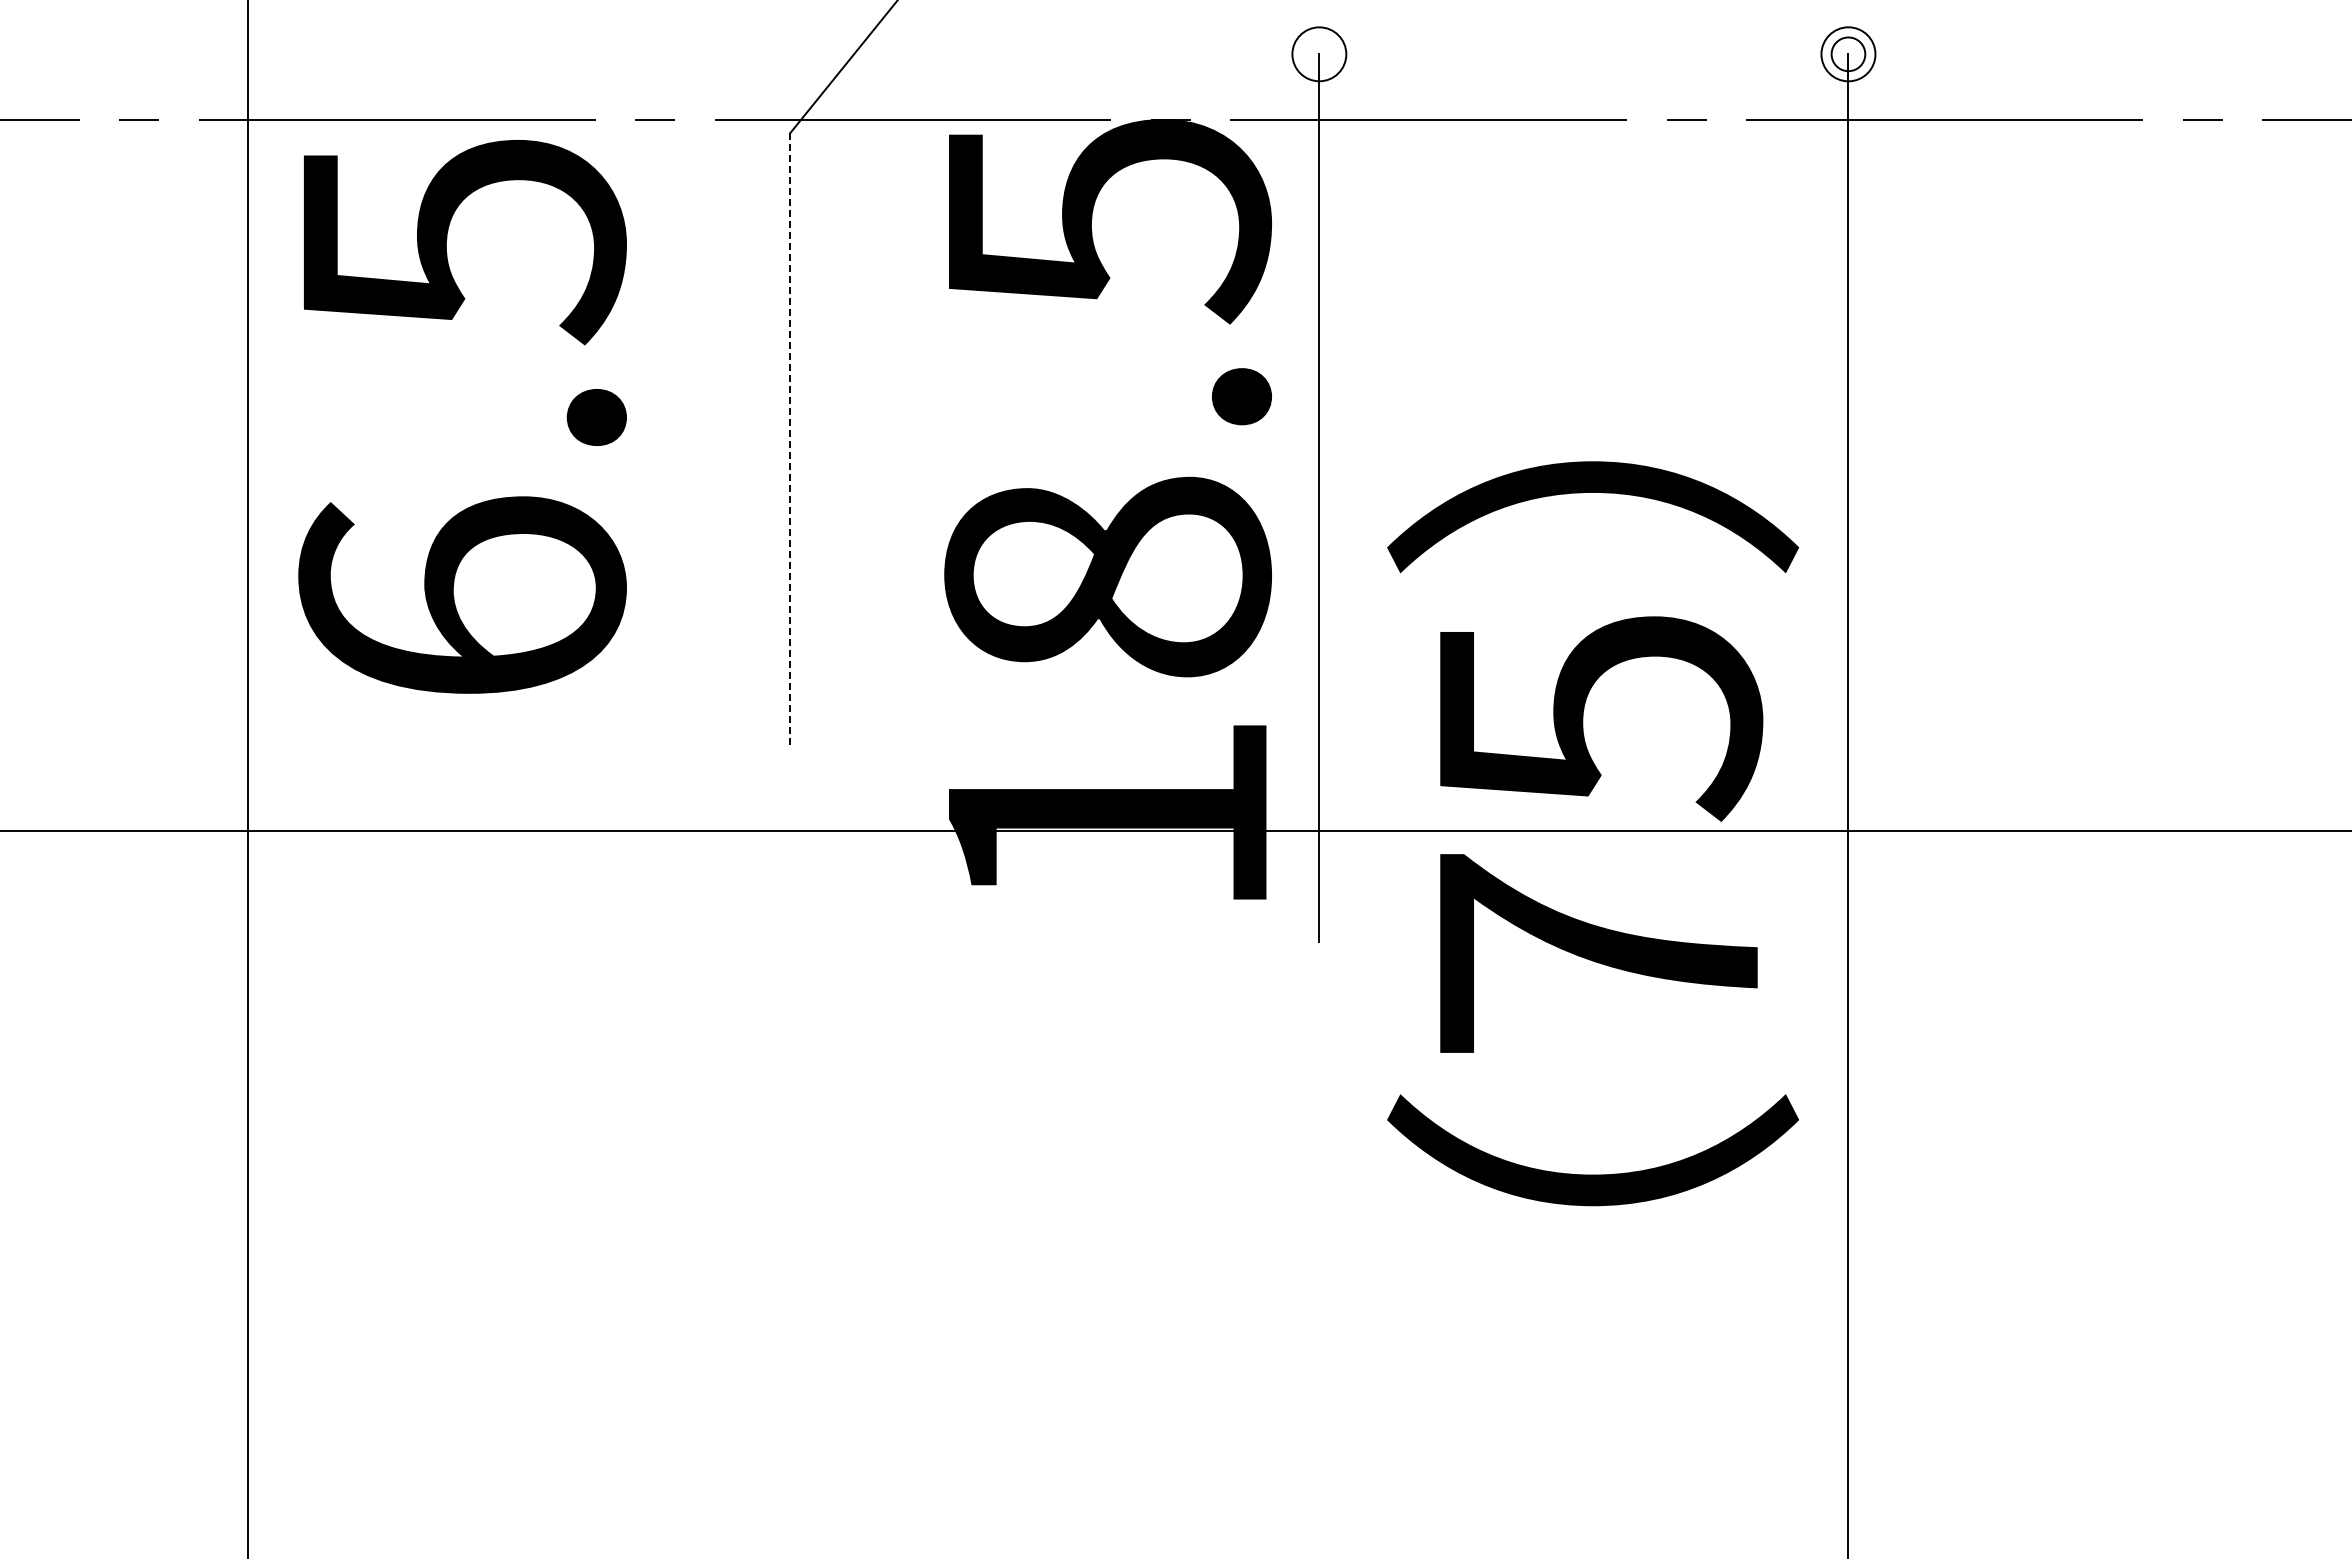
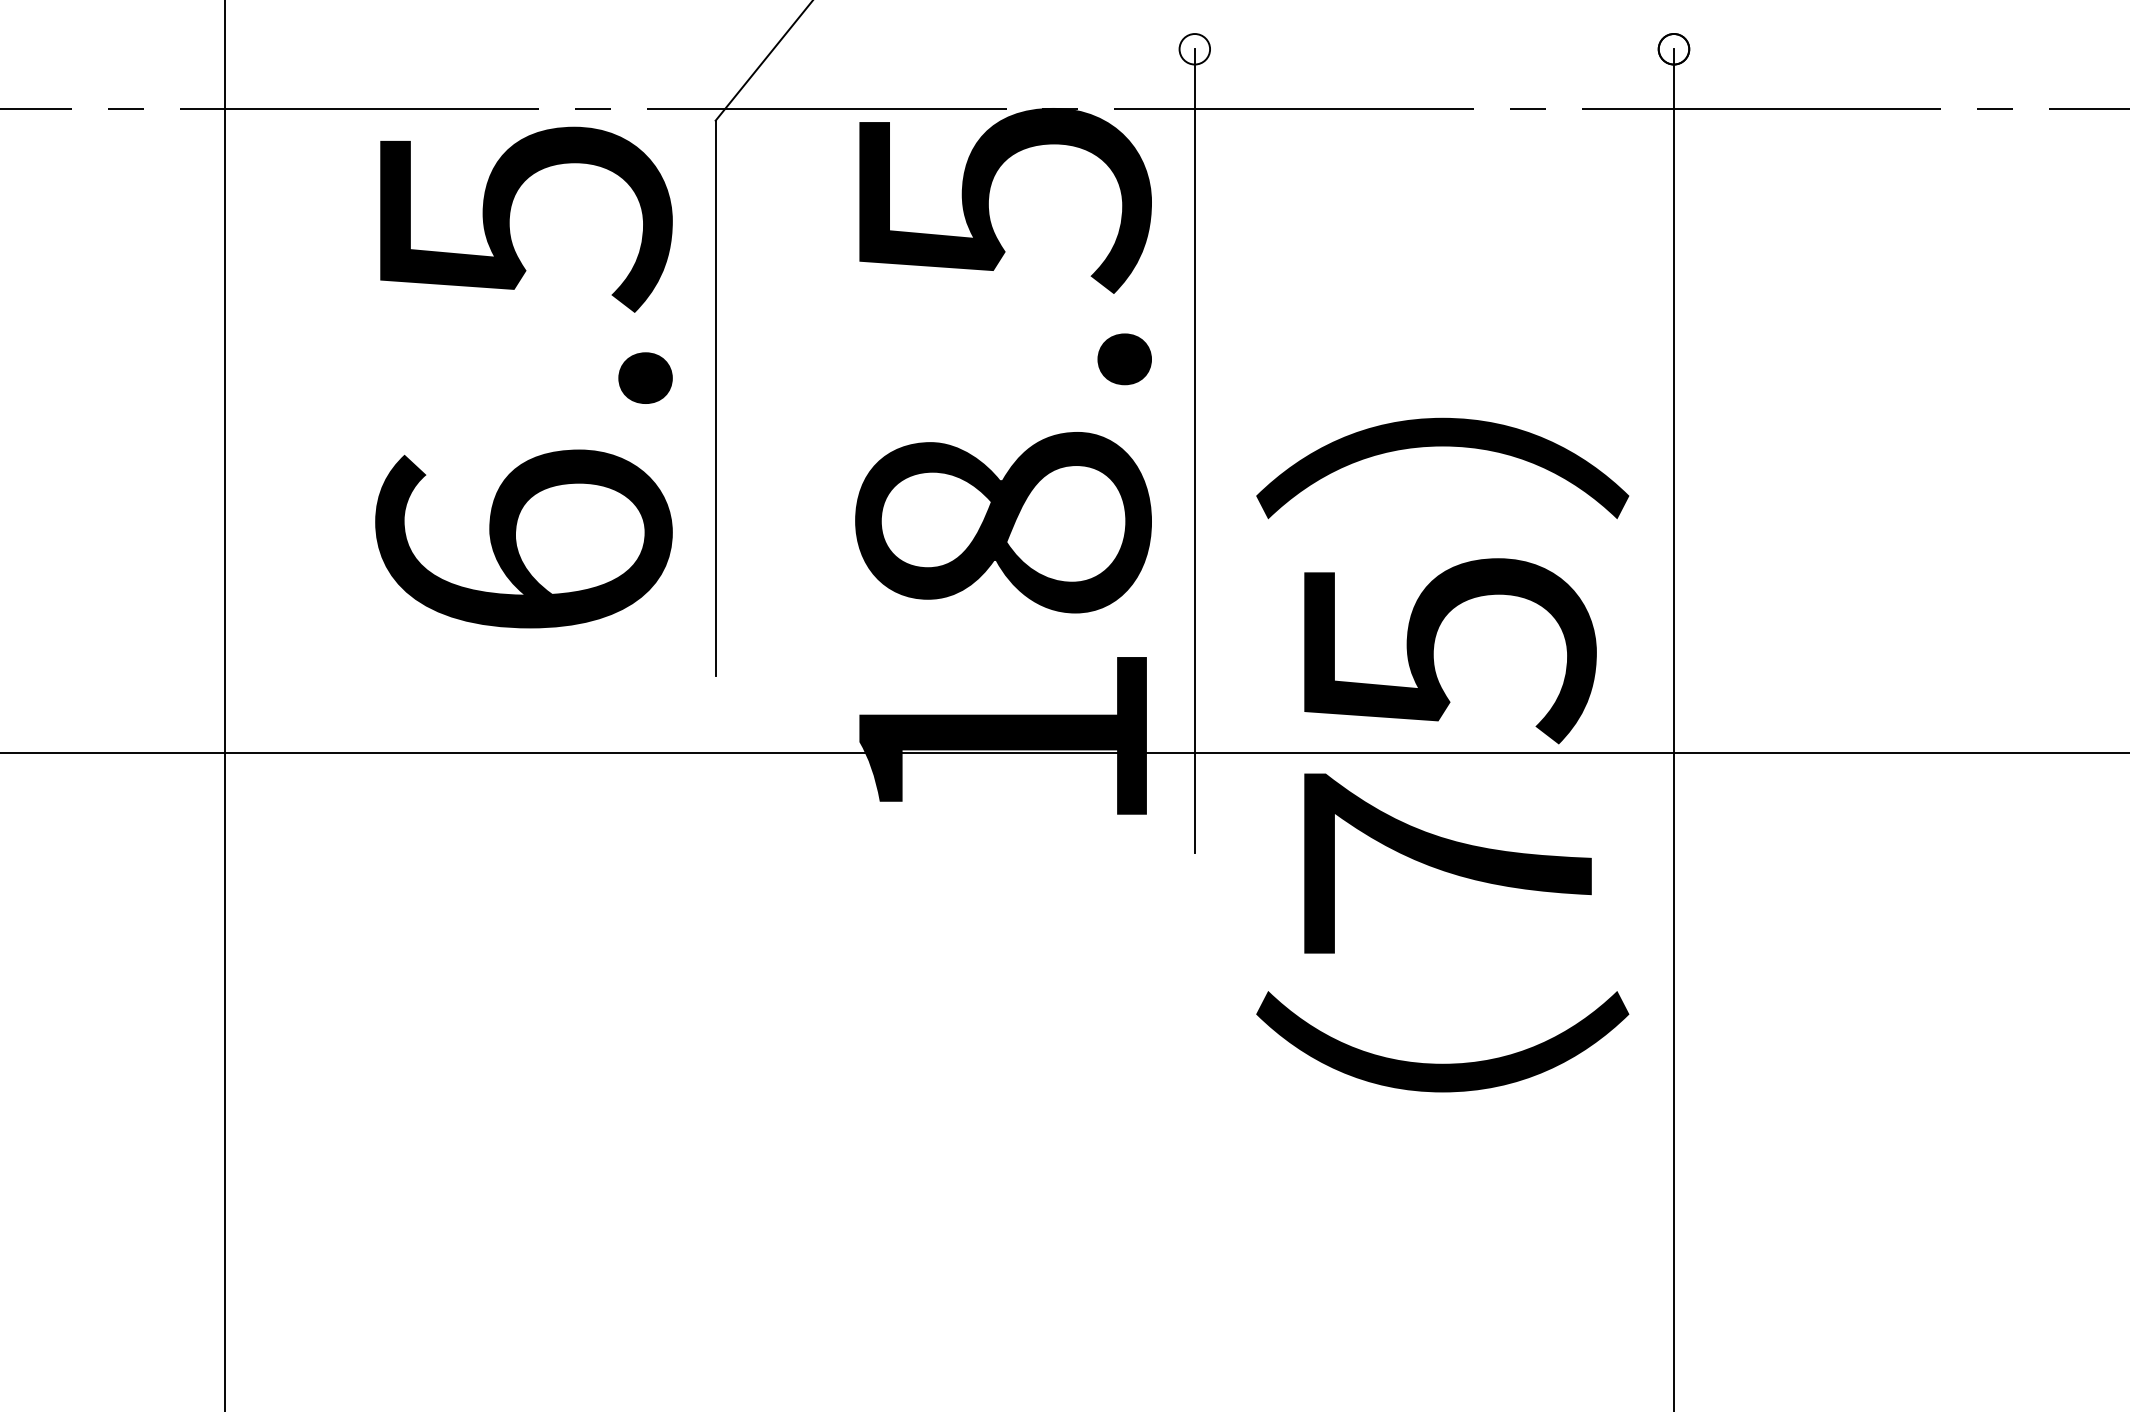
circle: (1319, 54) -> (1194, 49), size x0.62
circle: (1848, 54) -> (1674, 49), size x0.62
text: (462, 416) -> (523, 377), moved
line: (790, 440) -> (715, 399), dashed -> solid

